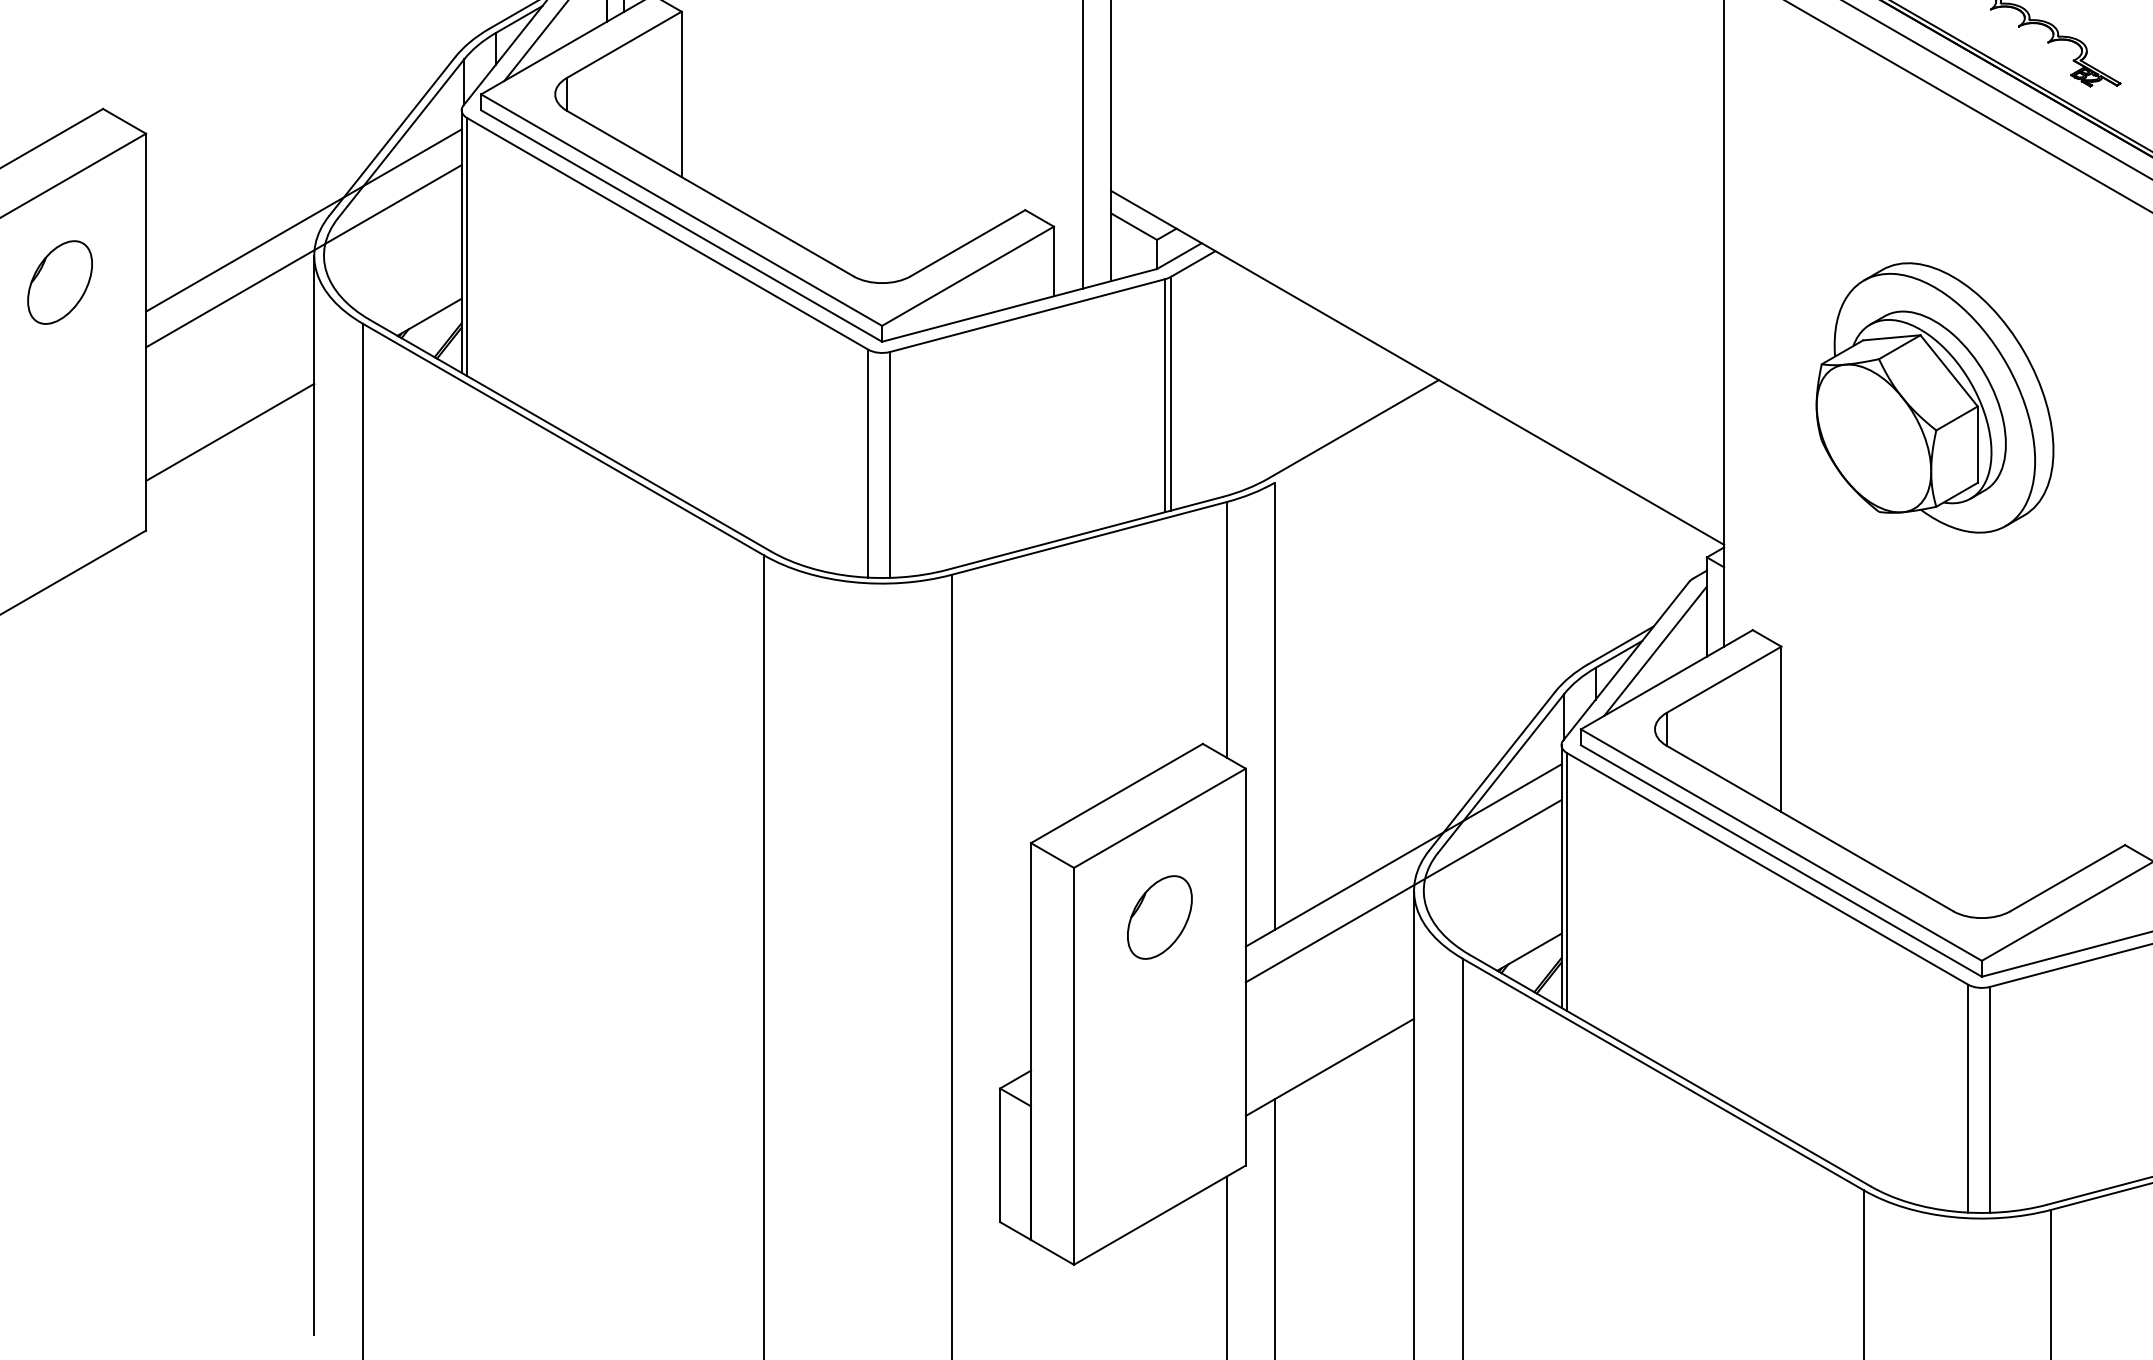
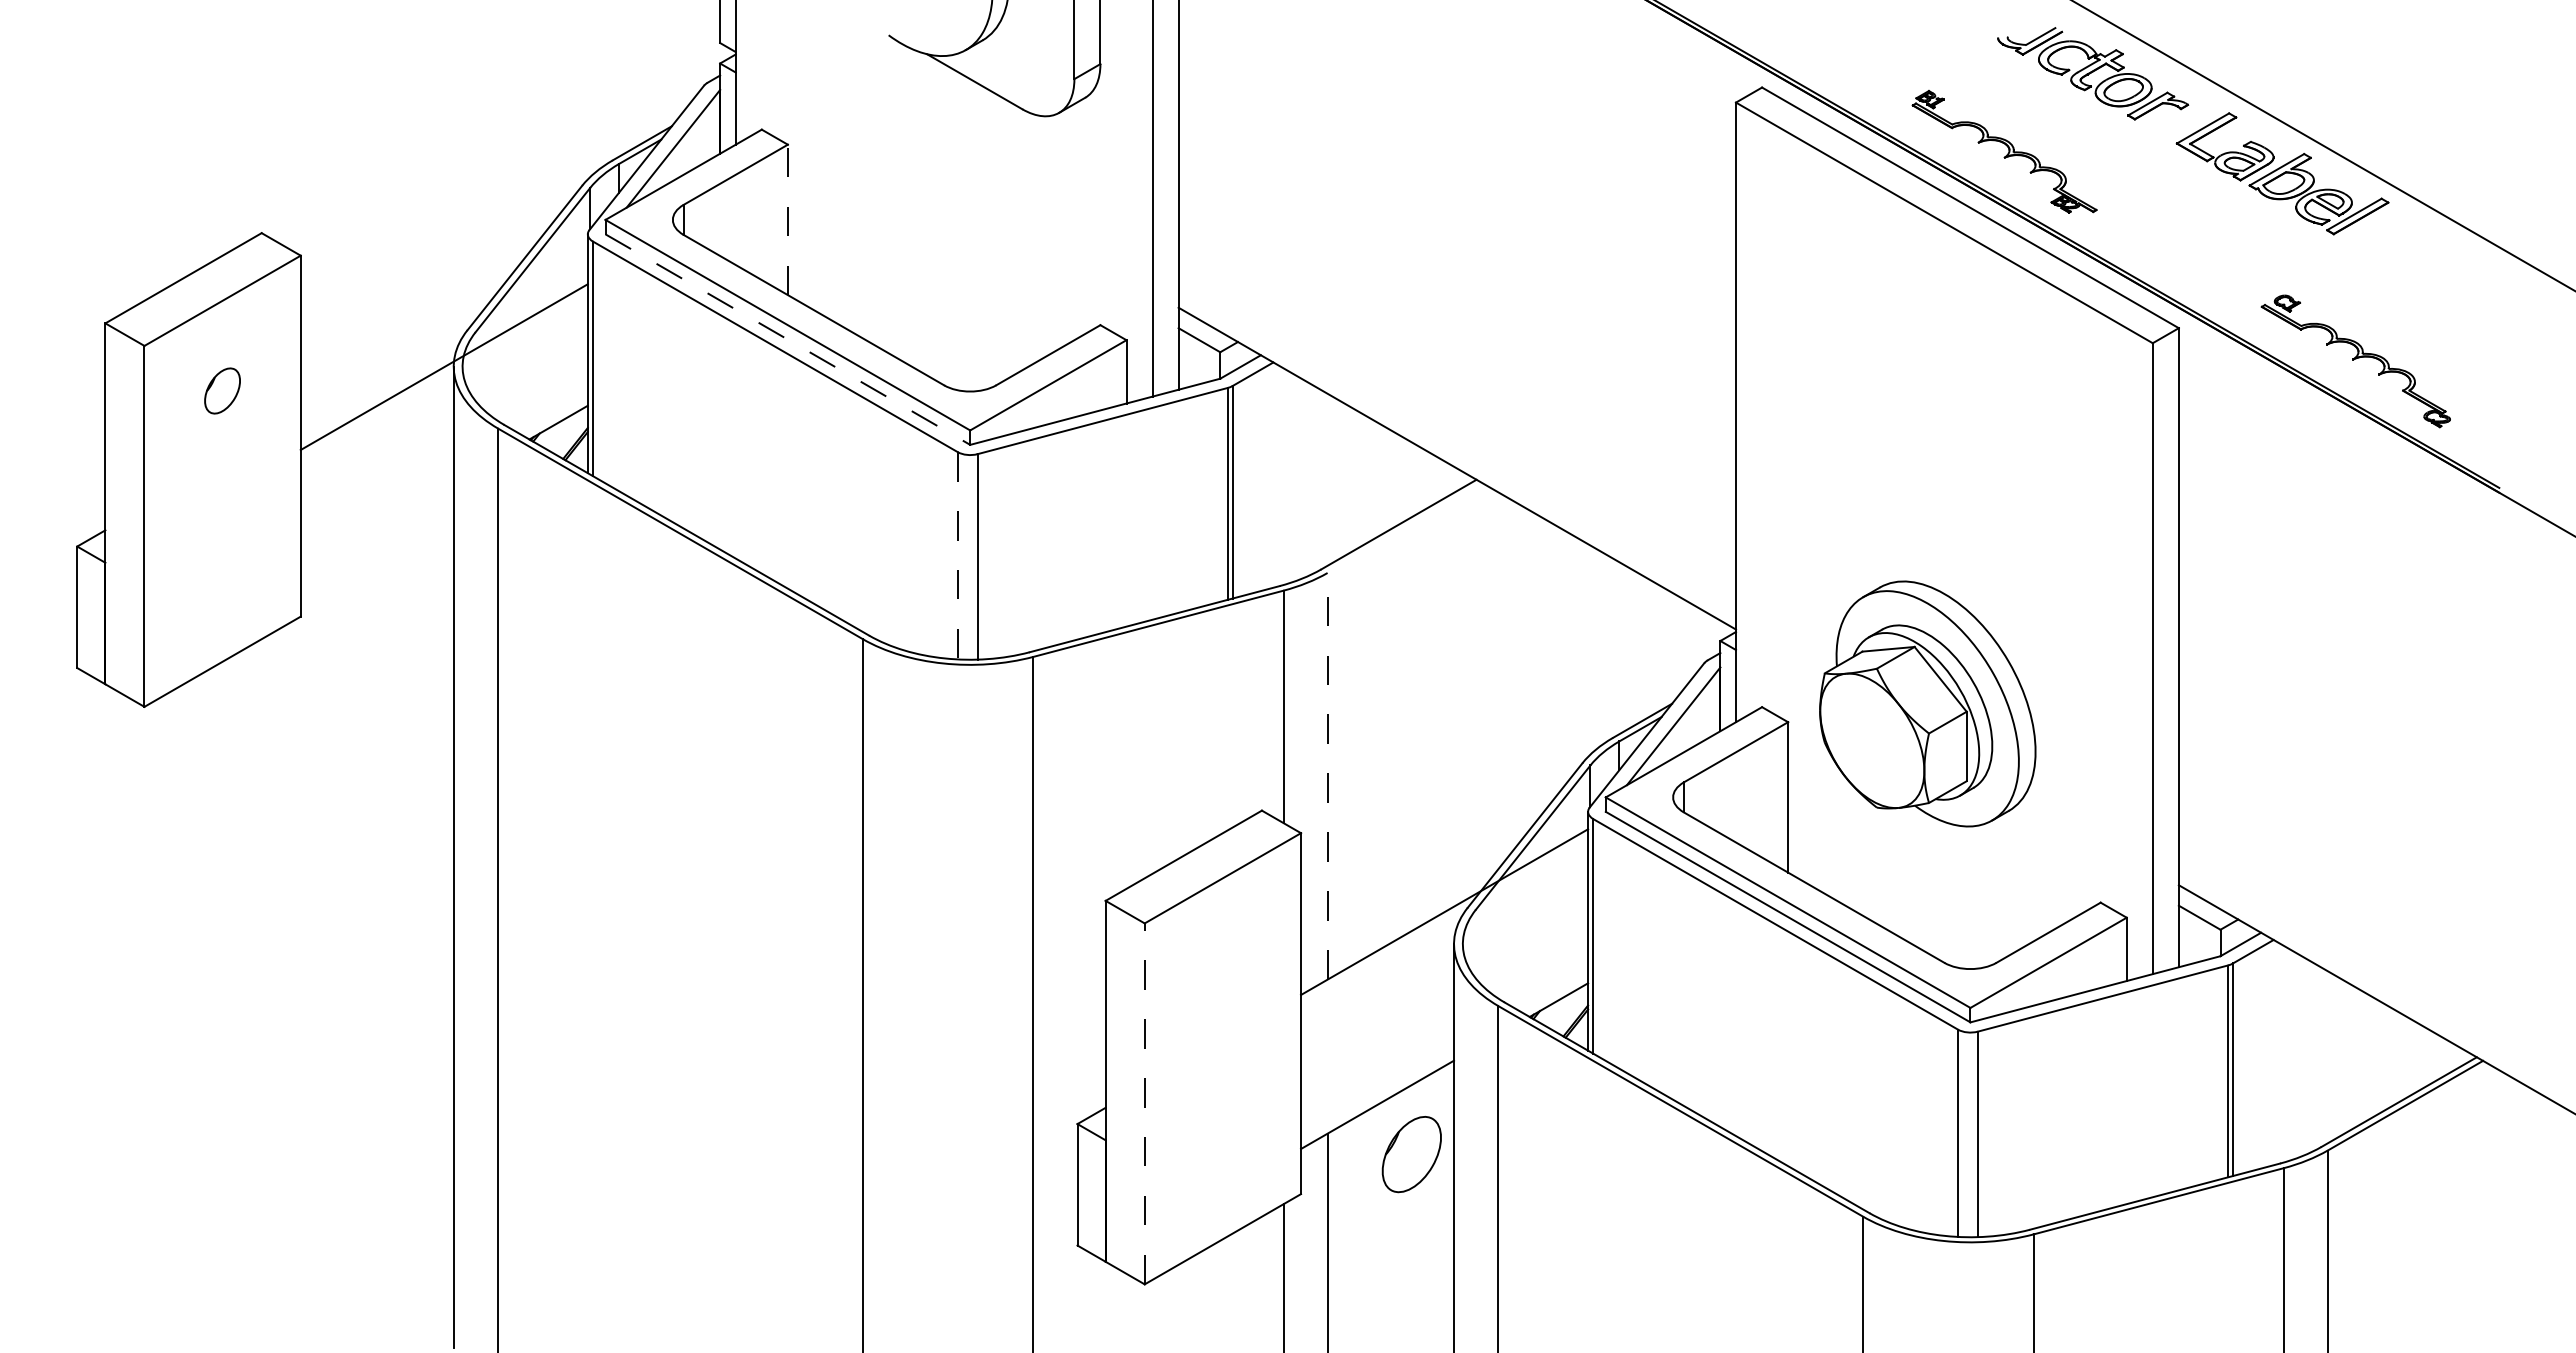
line: (681, 93) -> (787, 219), solid -> dashed
line: (302, 220) -> (443, 334), removed
line: (681, 225) -> (787, 339), solid -> dashed
part: (60, 281) -> (222, 390), size x0.6
part: (1934, 397) -> (1927, 703), moved
line: (229, 432) -> (376, 527), removed
line: (868, 463) -> (957, 555), solid -> dashed
line: (1274, 705) -> (1327, 775), solid -> dashed
line: (1403, 891) -> (1444, 944), removed
part: (1159, 917) -> (1411, 1154), moved
line: (1073, 1065) -> (1144, 1103), solid -> dashed

